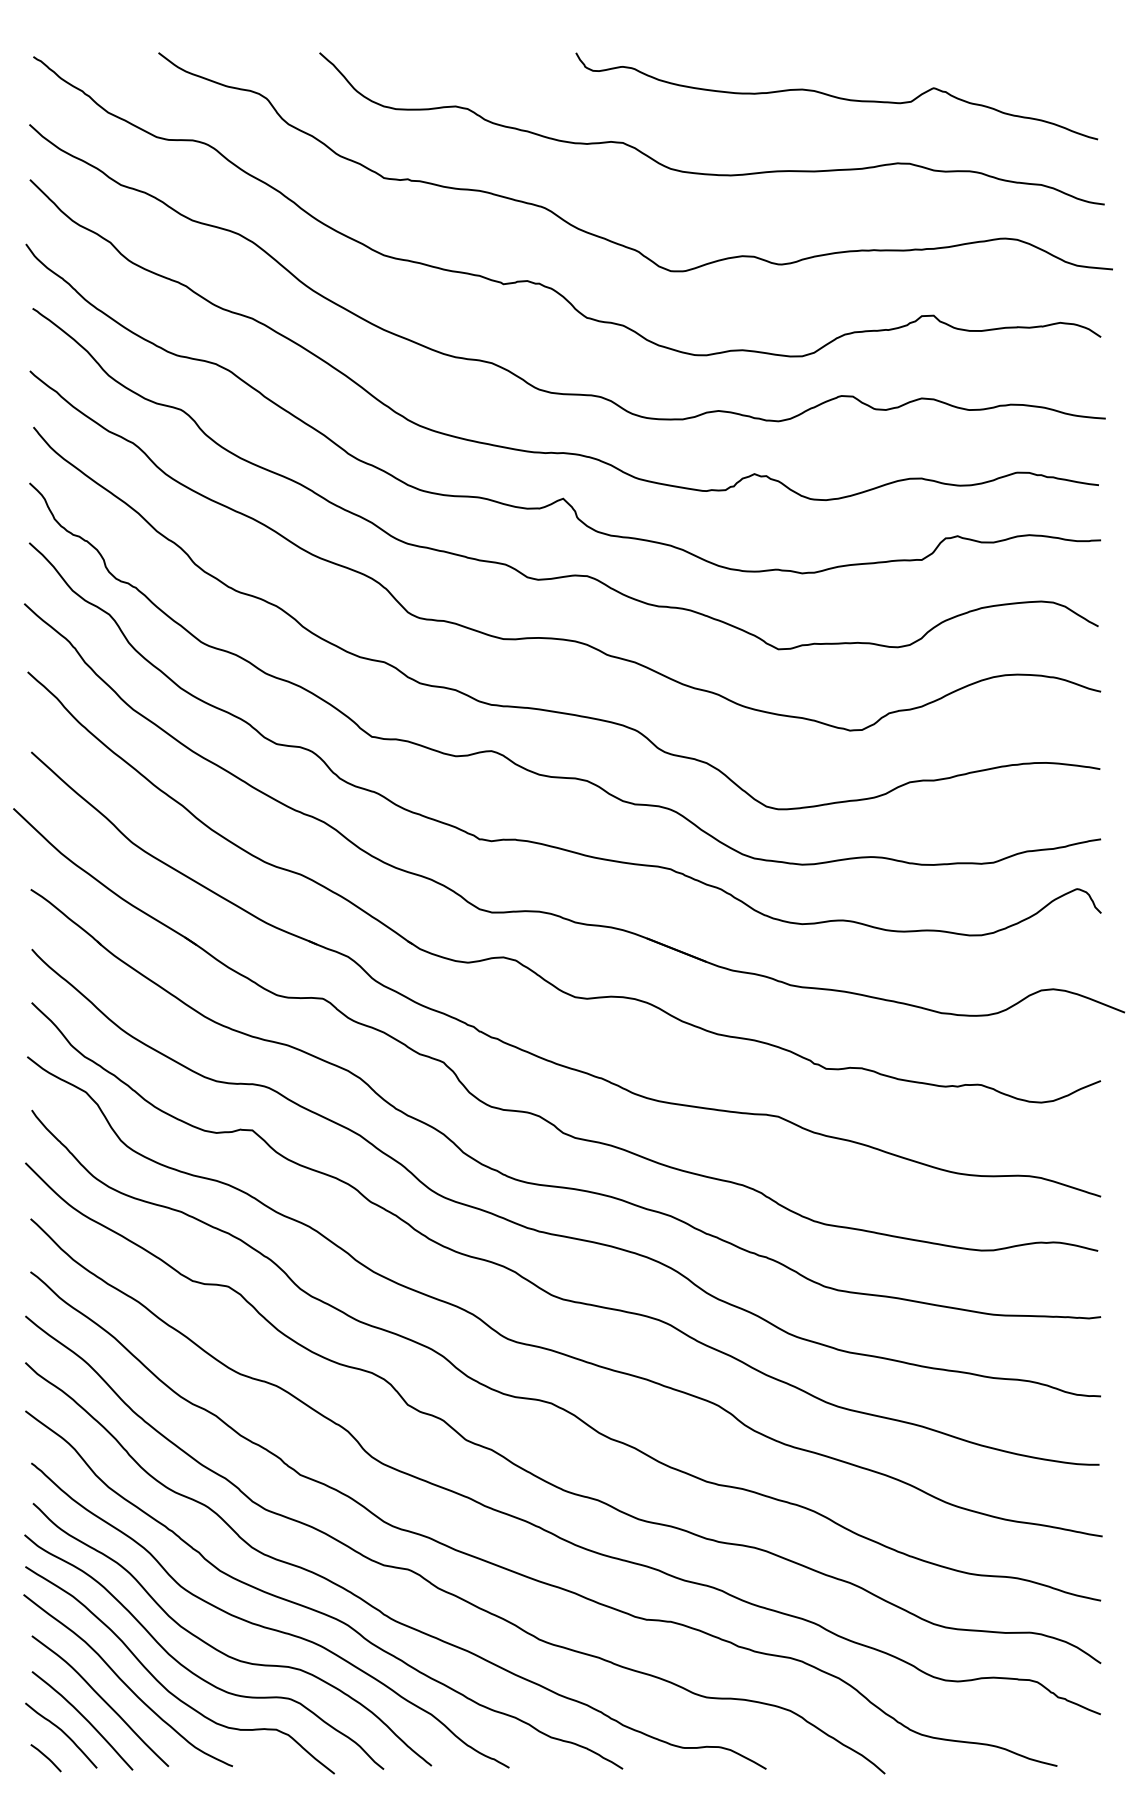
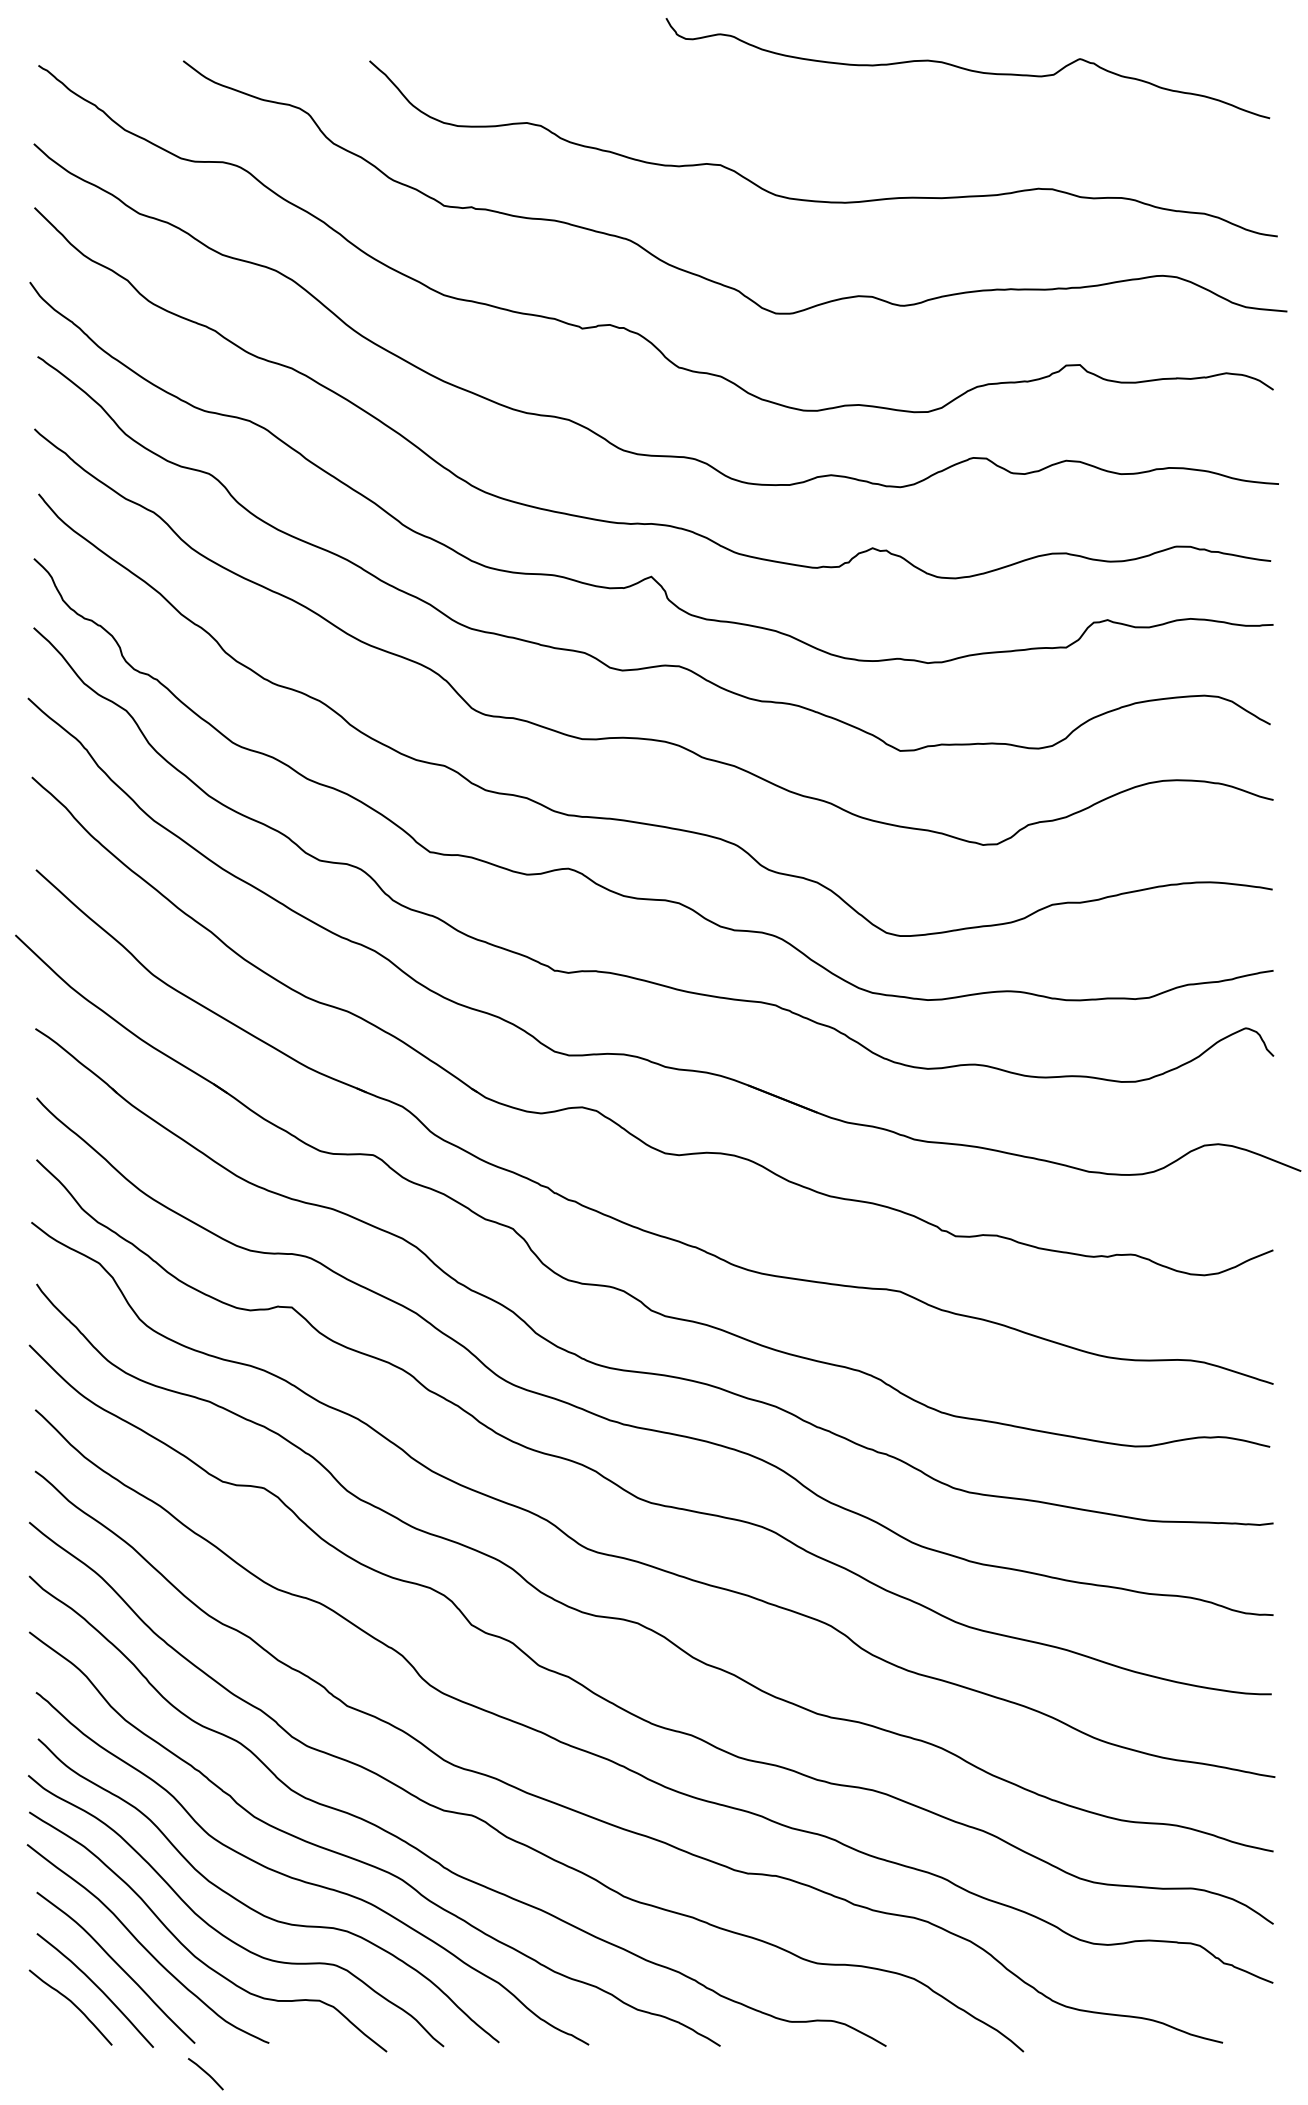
curve: (836, 96) -> (967, 68), moved
line: (45, 1757) -> (205, 2073), moved

